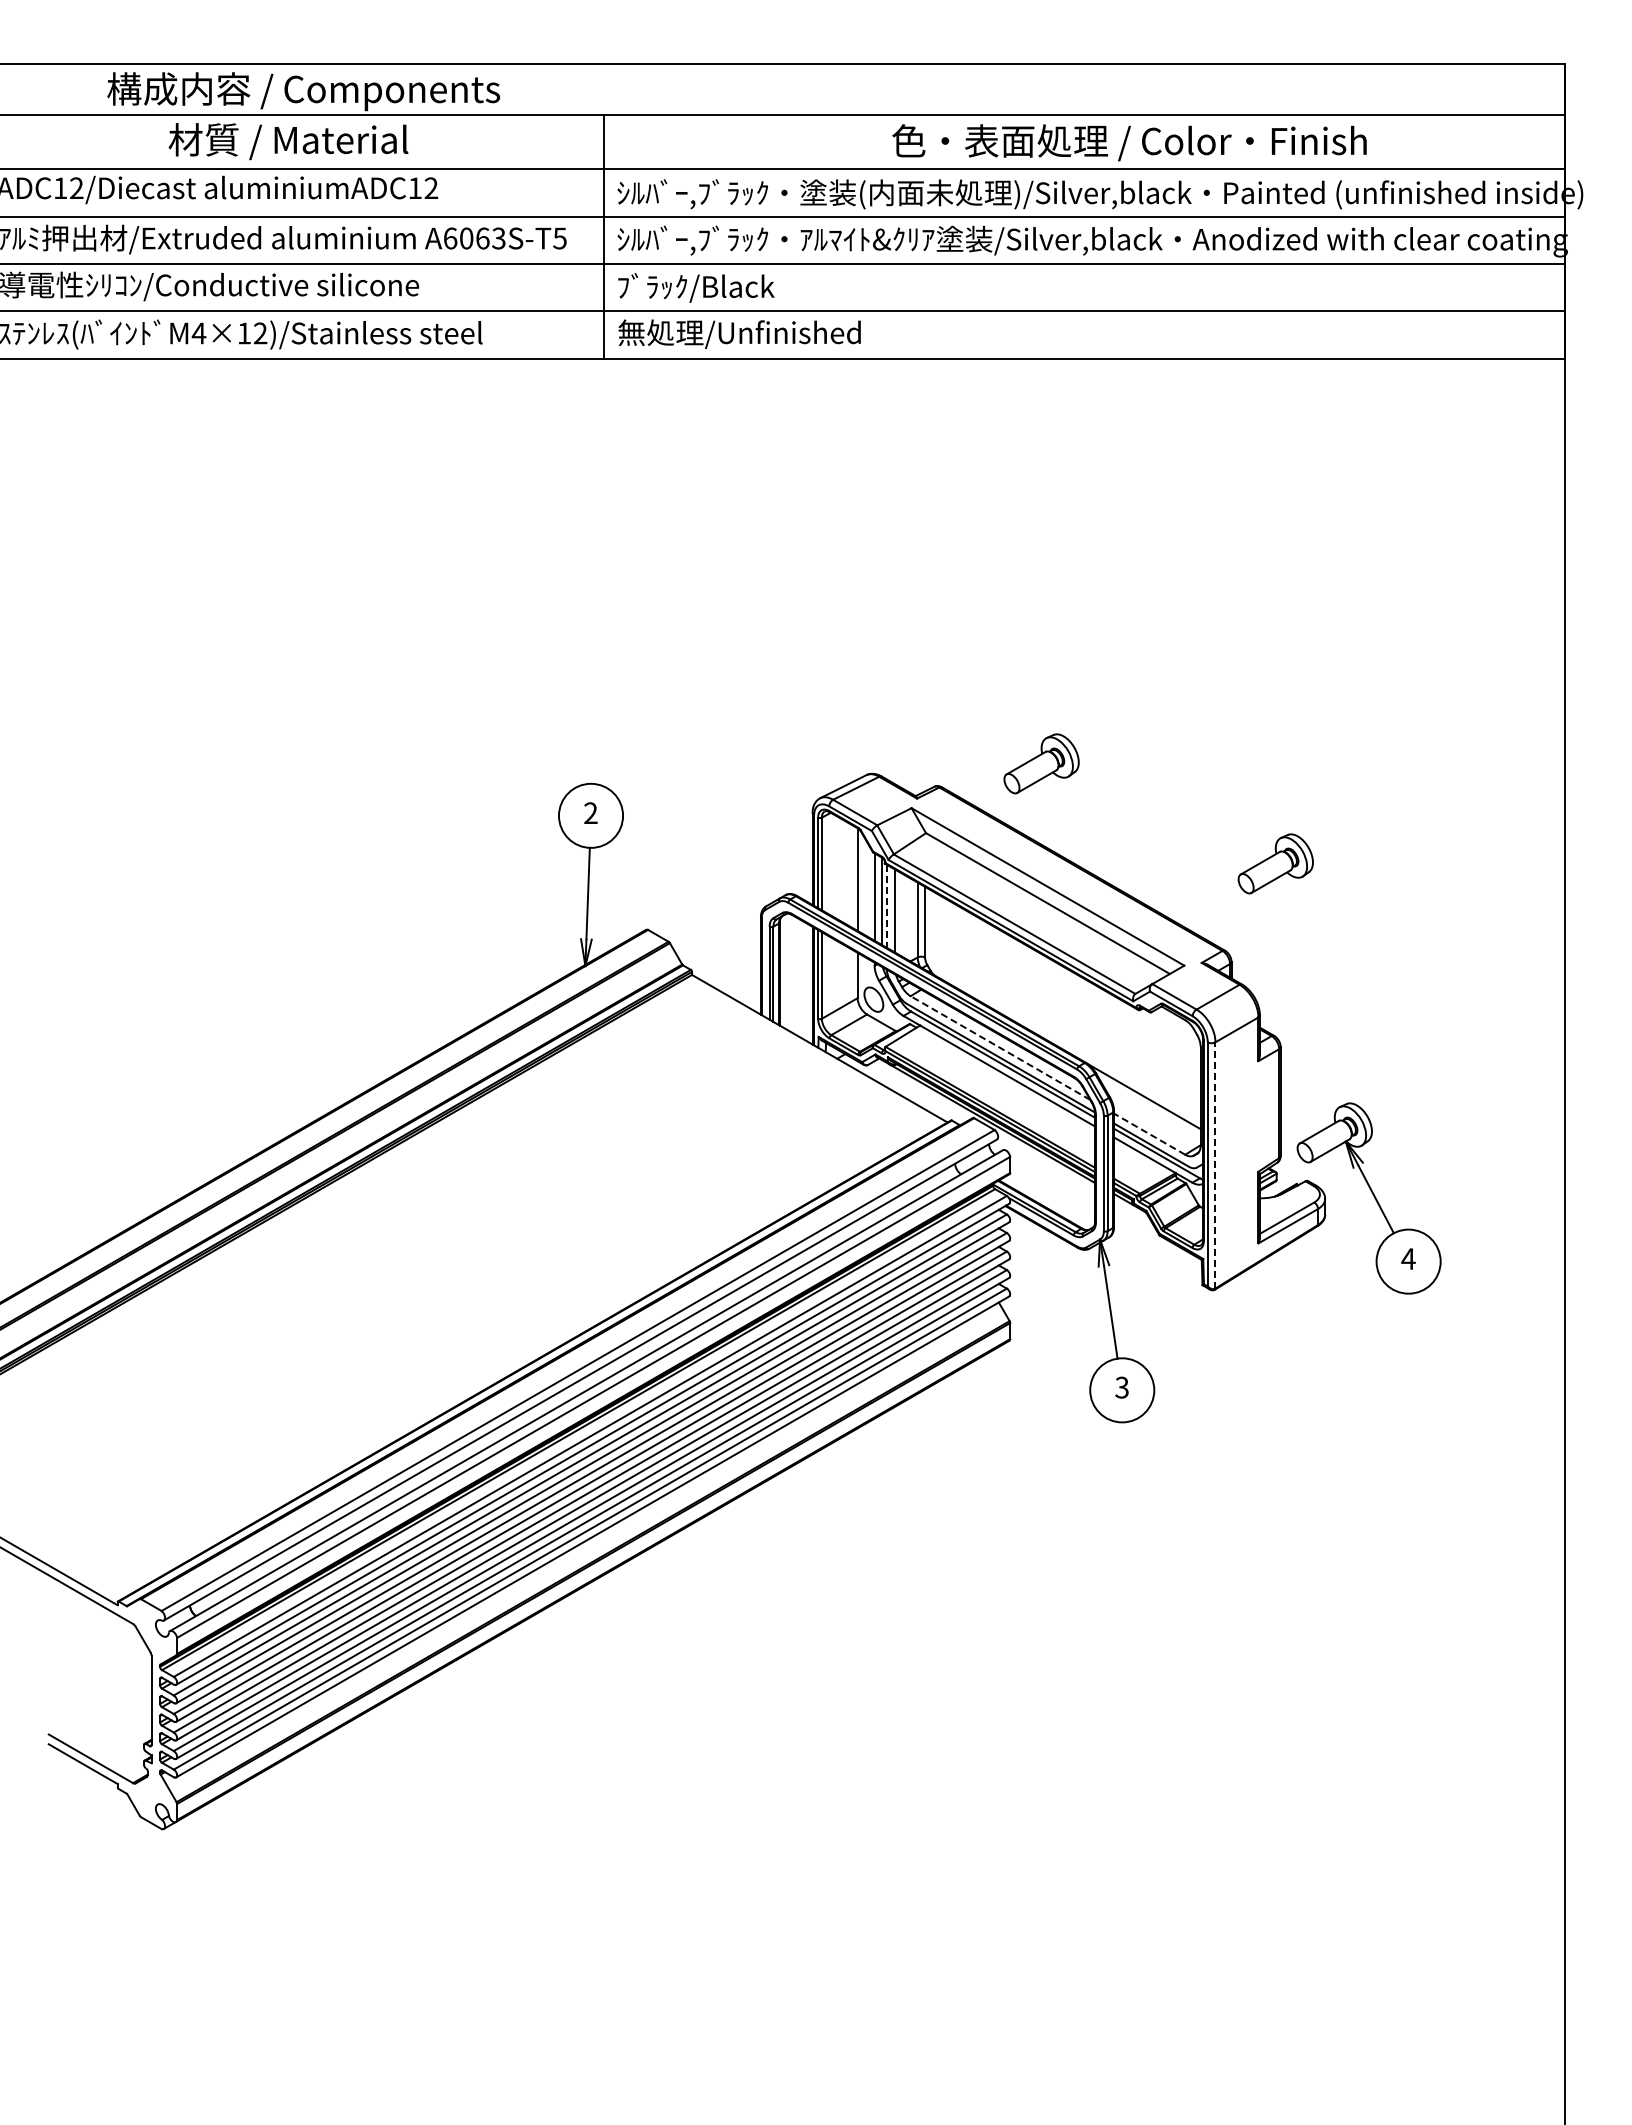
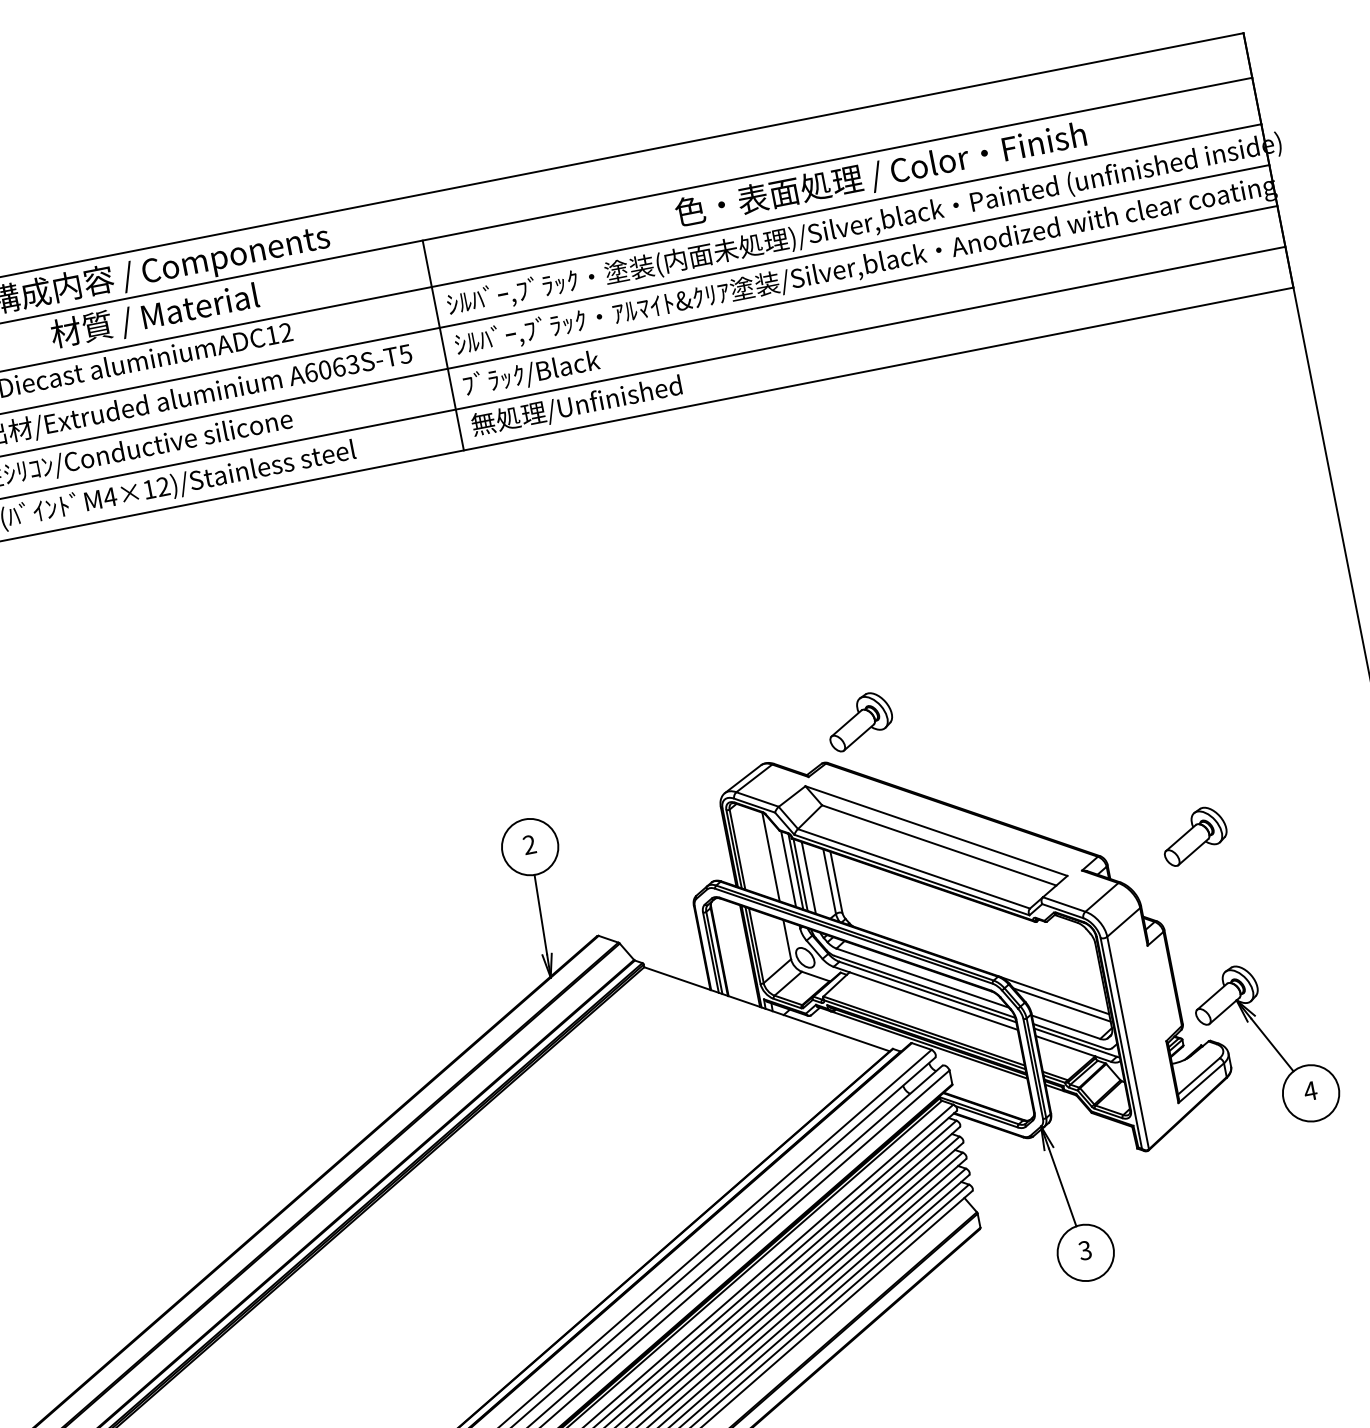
part: (1041, 763) -> (859, 721), moved
part: (1275, 863) -> (1194, 835), moved
line: (886, 906) -> (800, 875), dashed -> solid
line: (1000, 1048) -> (922, 978), dashed -> solid
line: (1149, 1108) -> (1061, 1005), added
line: (1149, 1133) -> (1065, 1026), dashed -> solid
line: (1215, 1164) -> (1128, 1042), dashed -> solid

